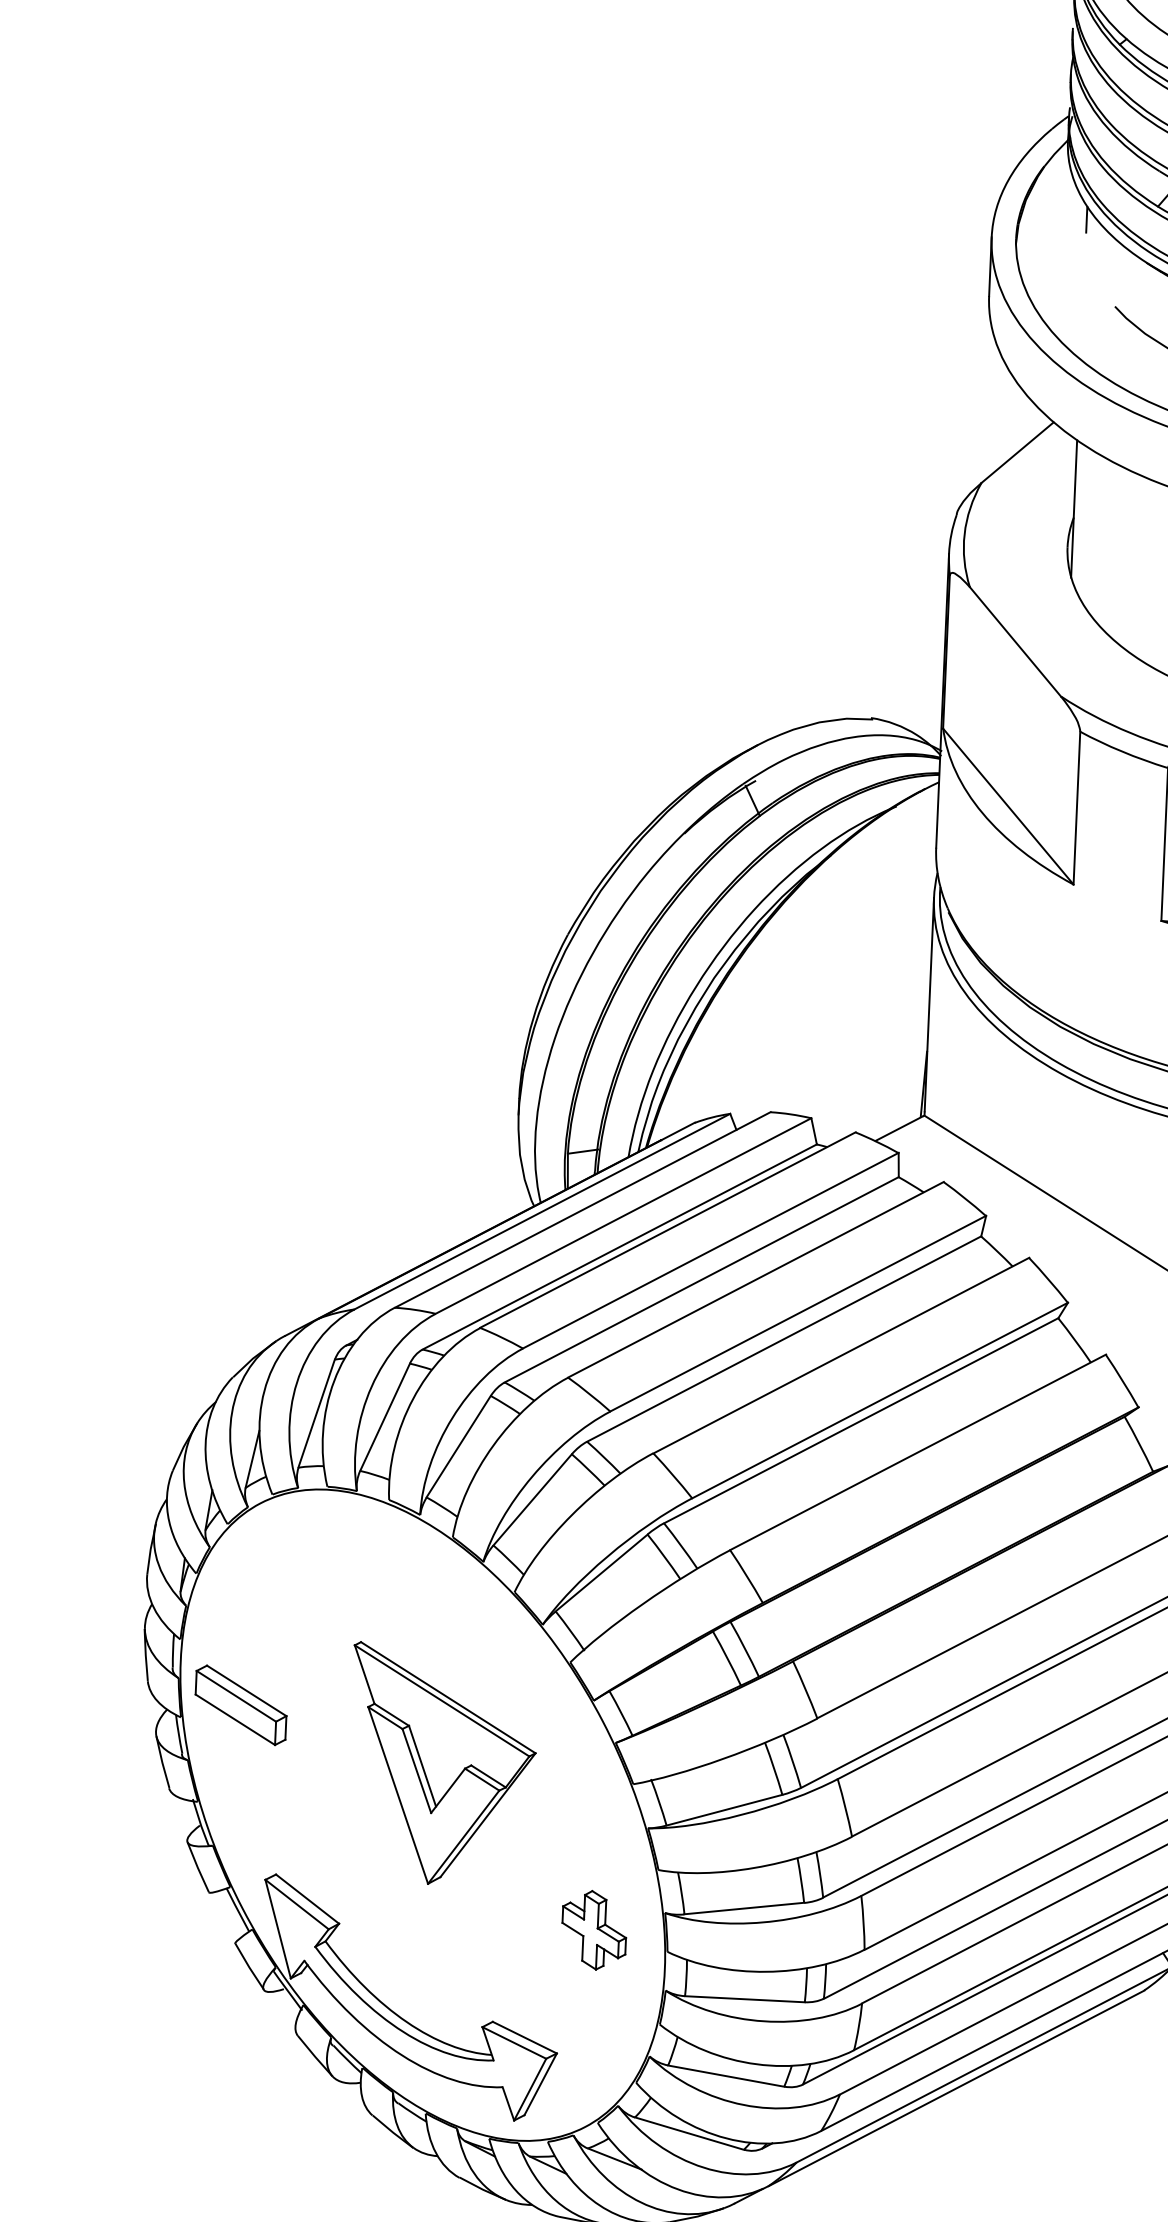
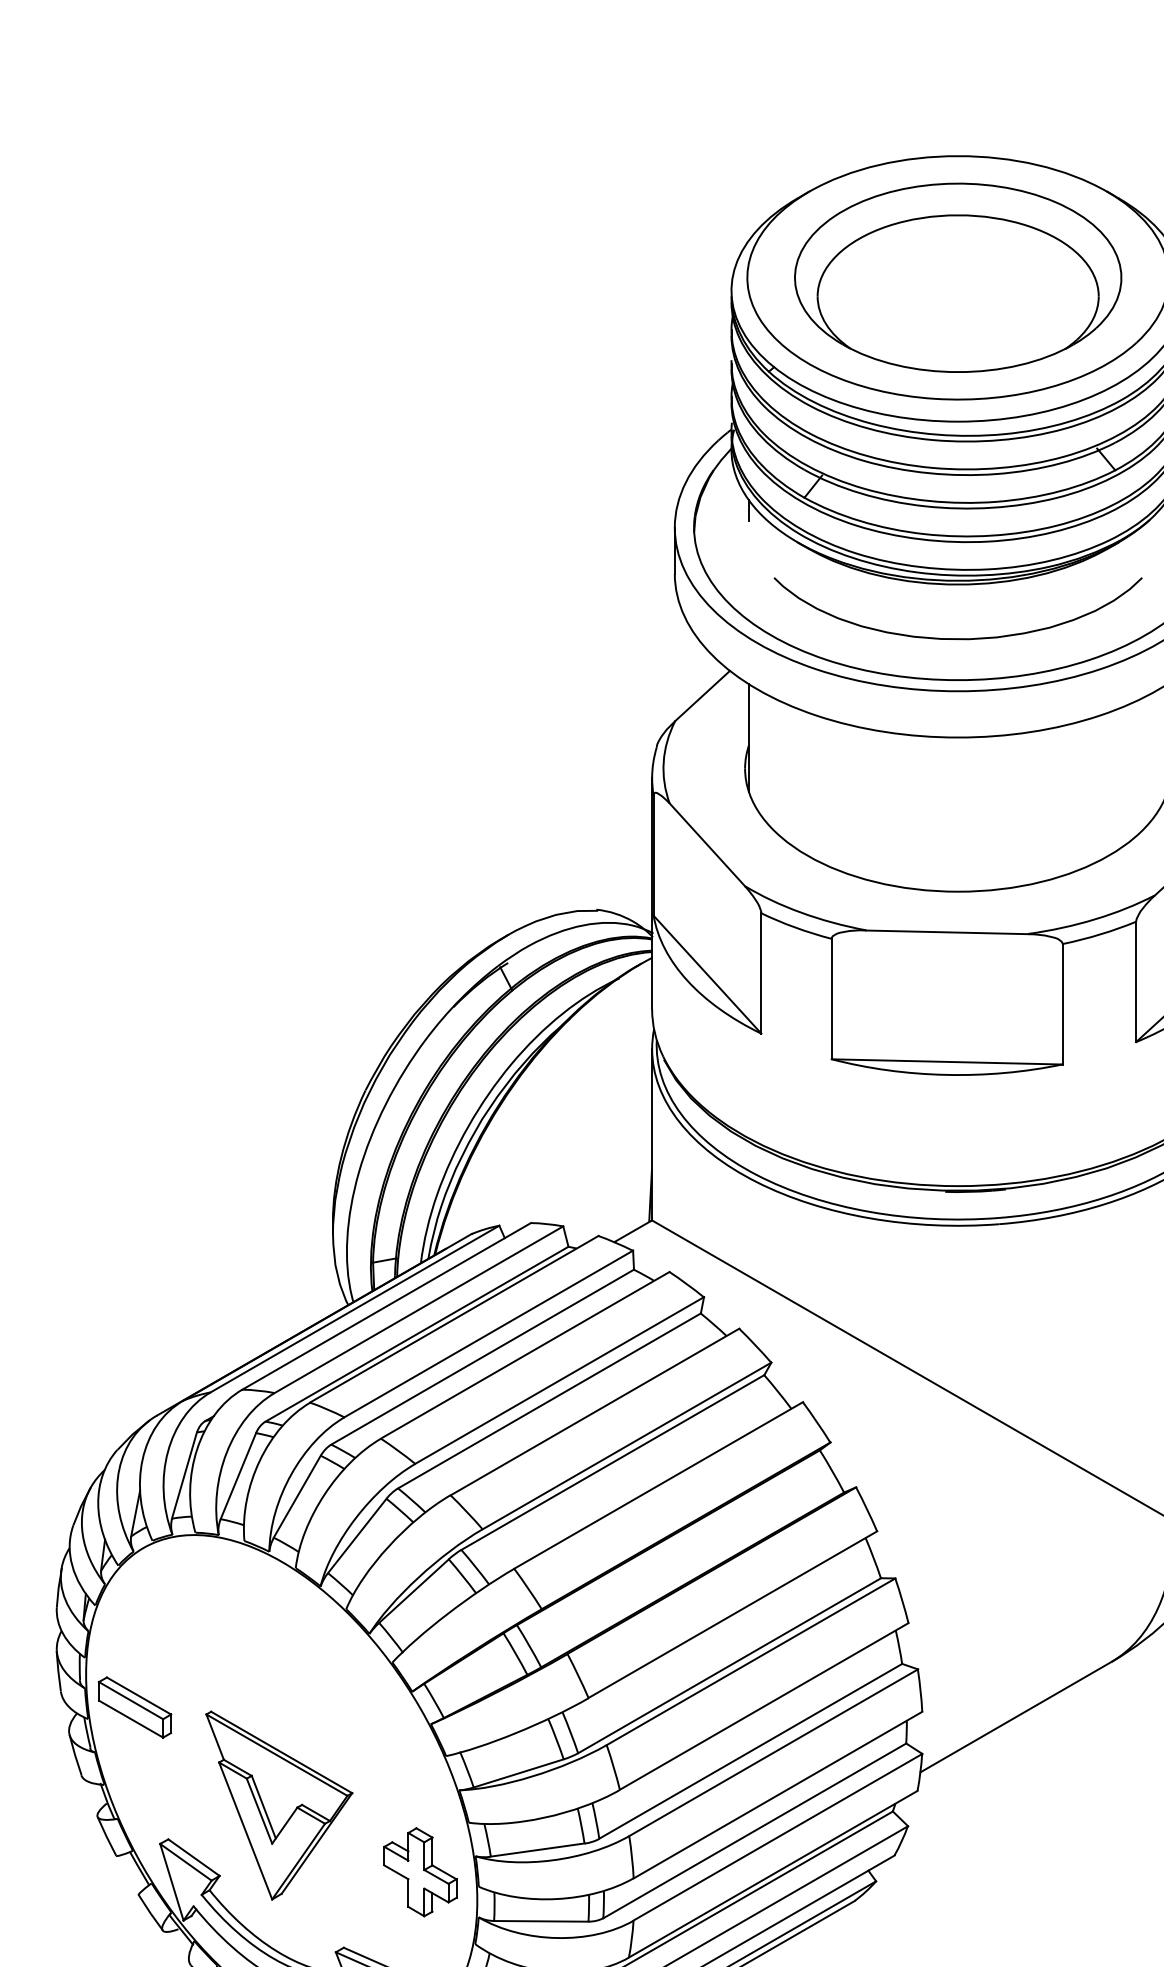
part: (442, 1764) -> (279, 1805), moved
part: (594, 1930) -> (420, 1872), size x1.43

